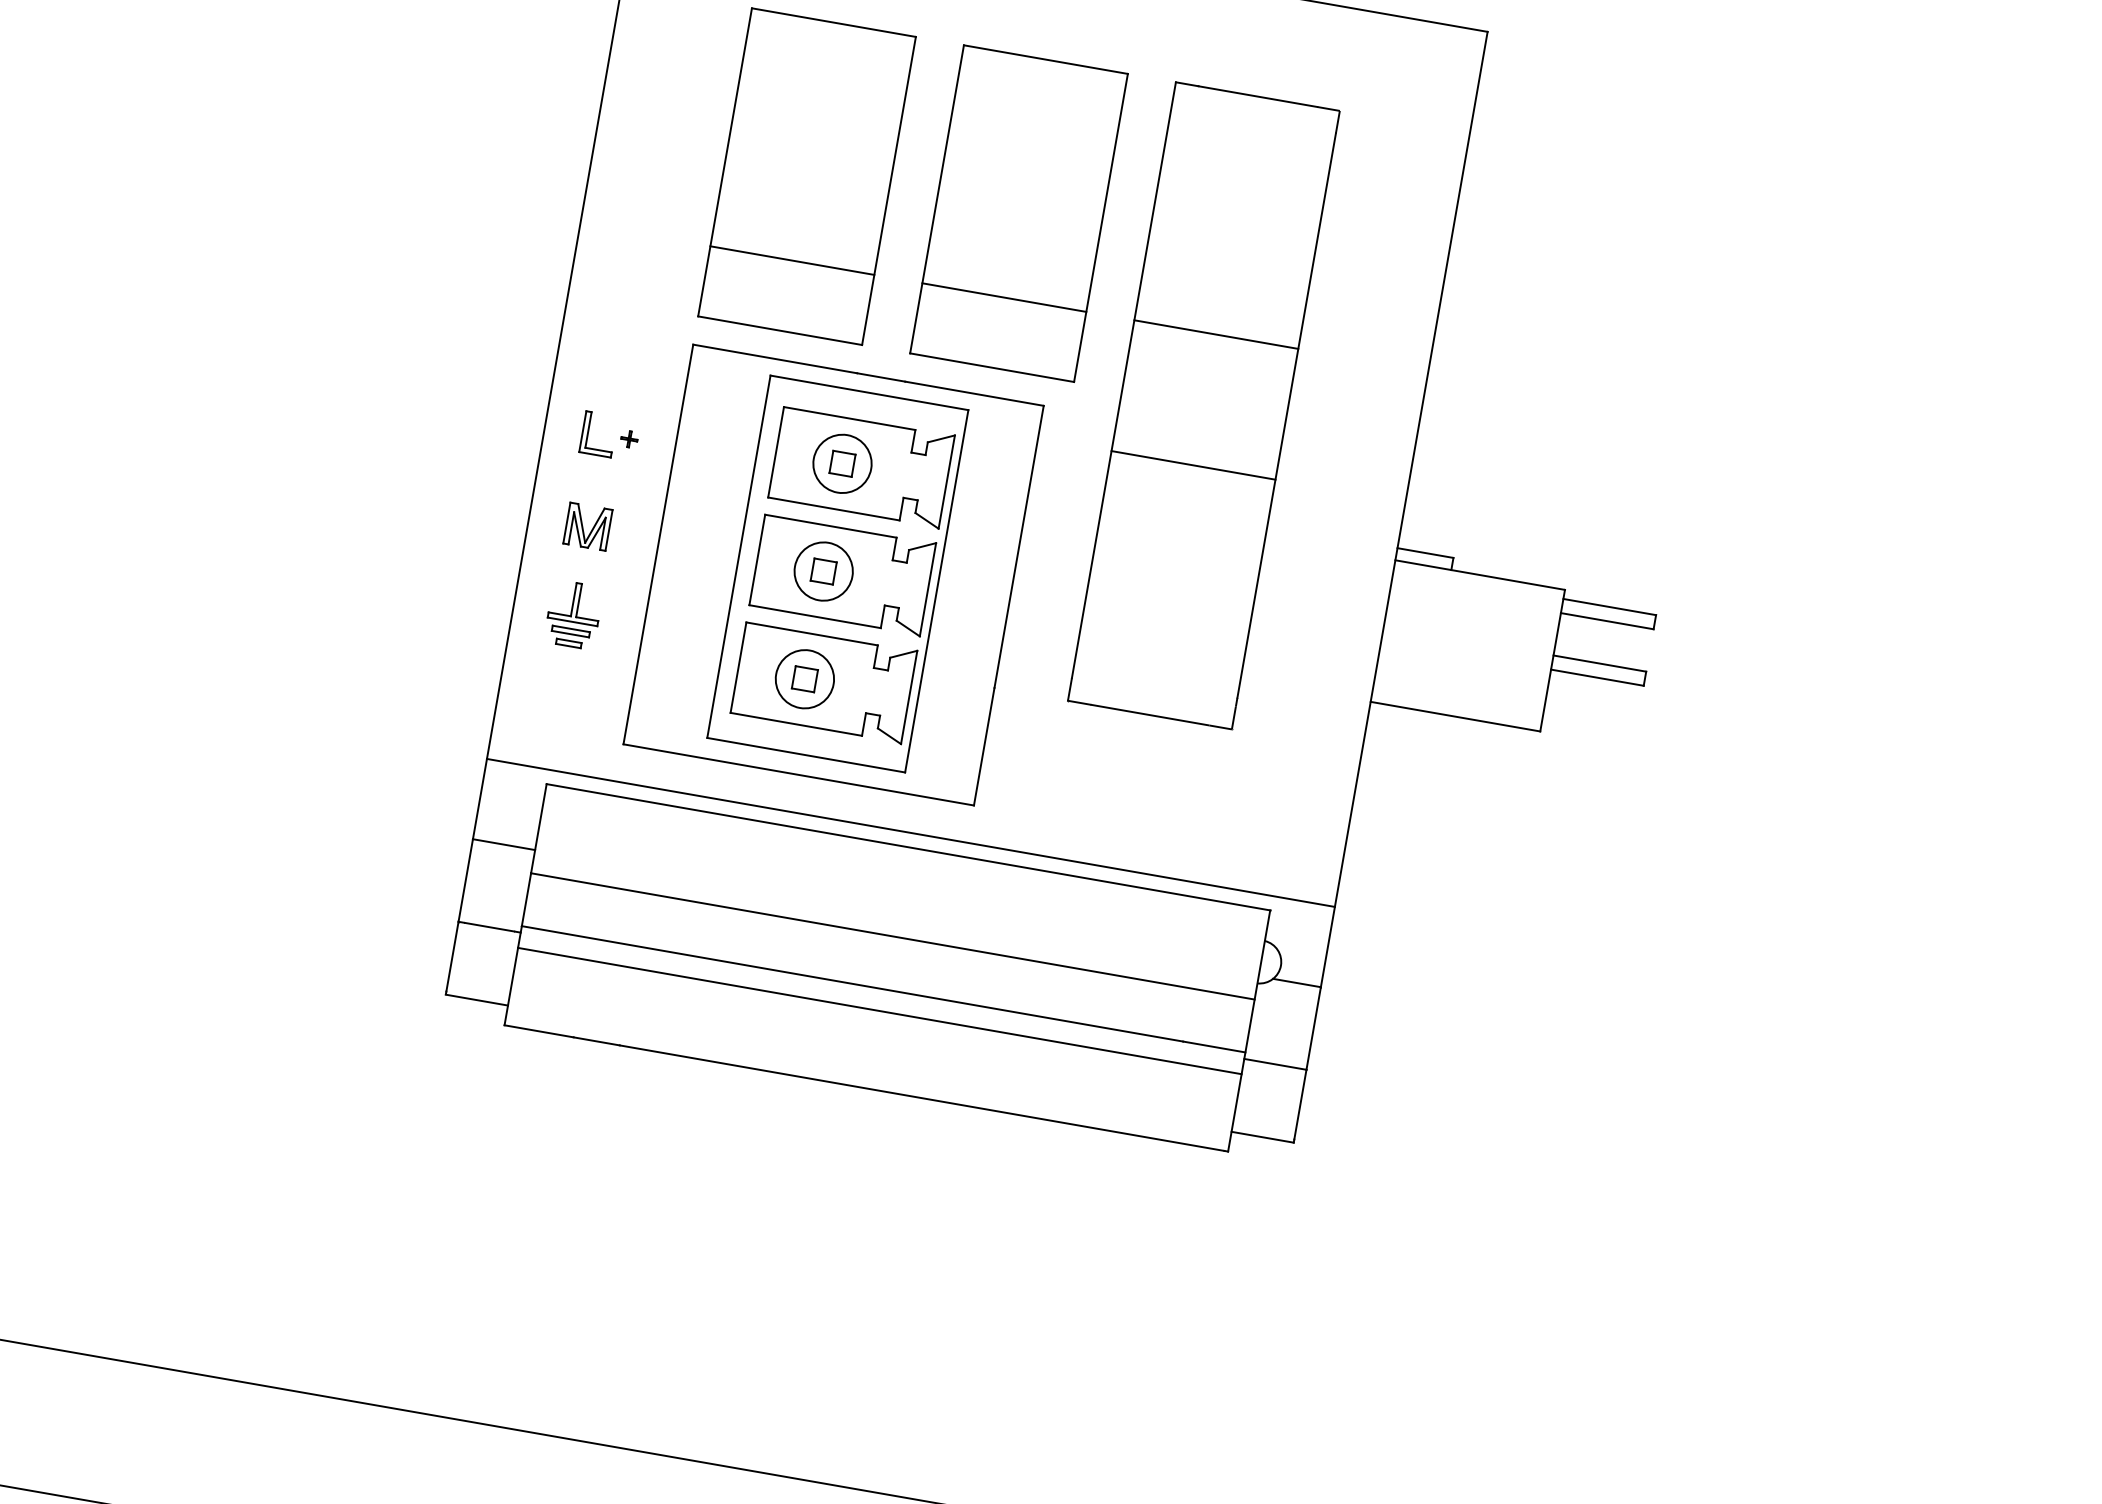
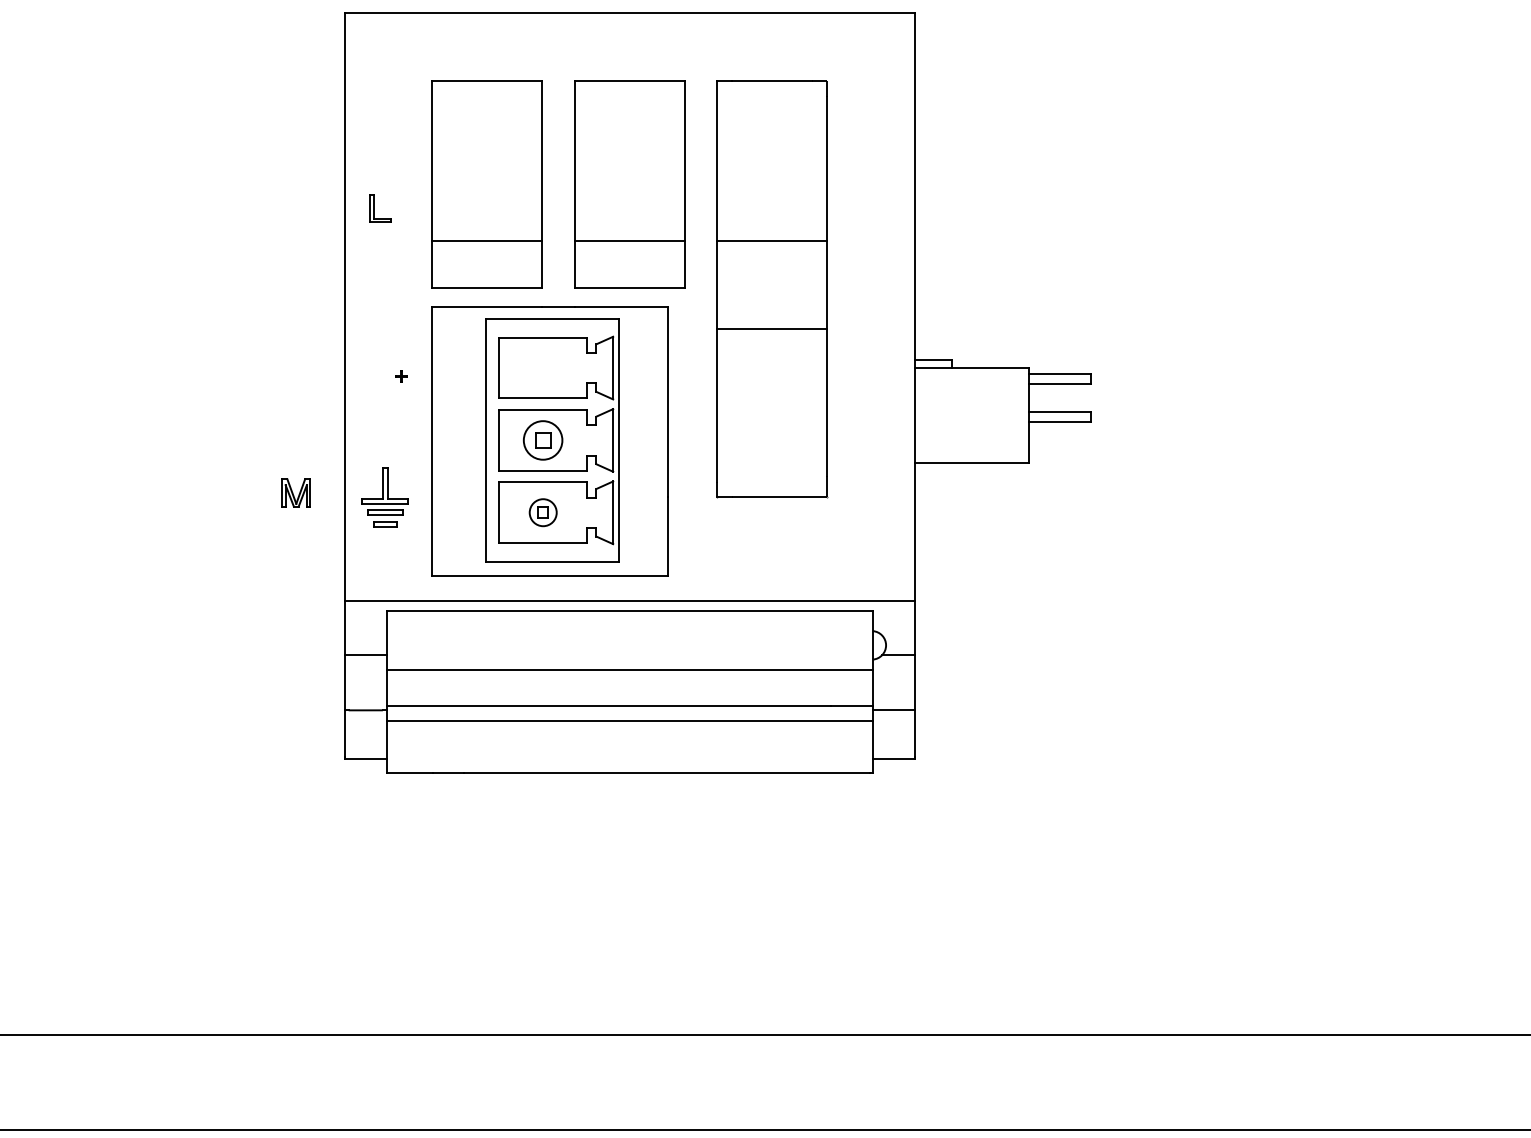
part: (598, 434) -> (380, 208), moved
part: (843, 463) -> (543, 367), removed
part: (586, 525) -> (295, 492), moved
part: (573, 613) -> (384, 496), size x1.4
part: (805, 678) -> (543, 512), size x0.7

